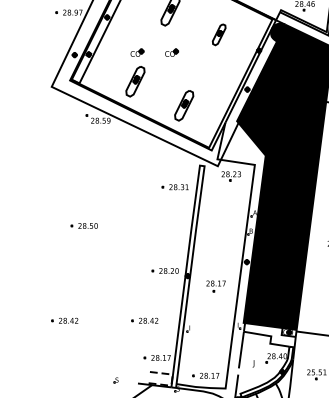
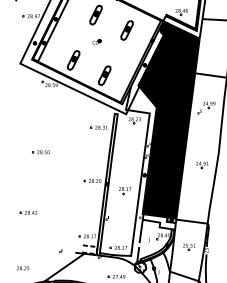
part: (218, 34) -> (126, 30), size x1.43
part: (136, 52) -> (74, 41), removed
part: (143, 320) -> (78, 212), removed

